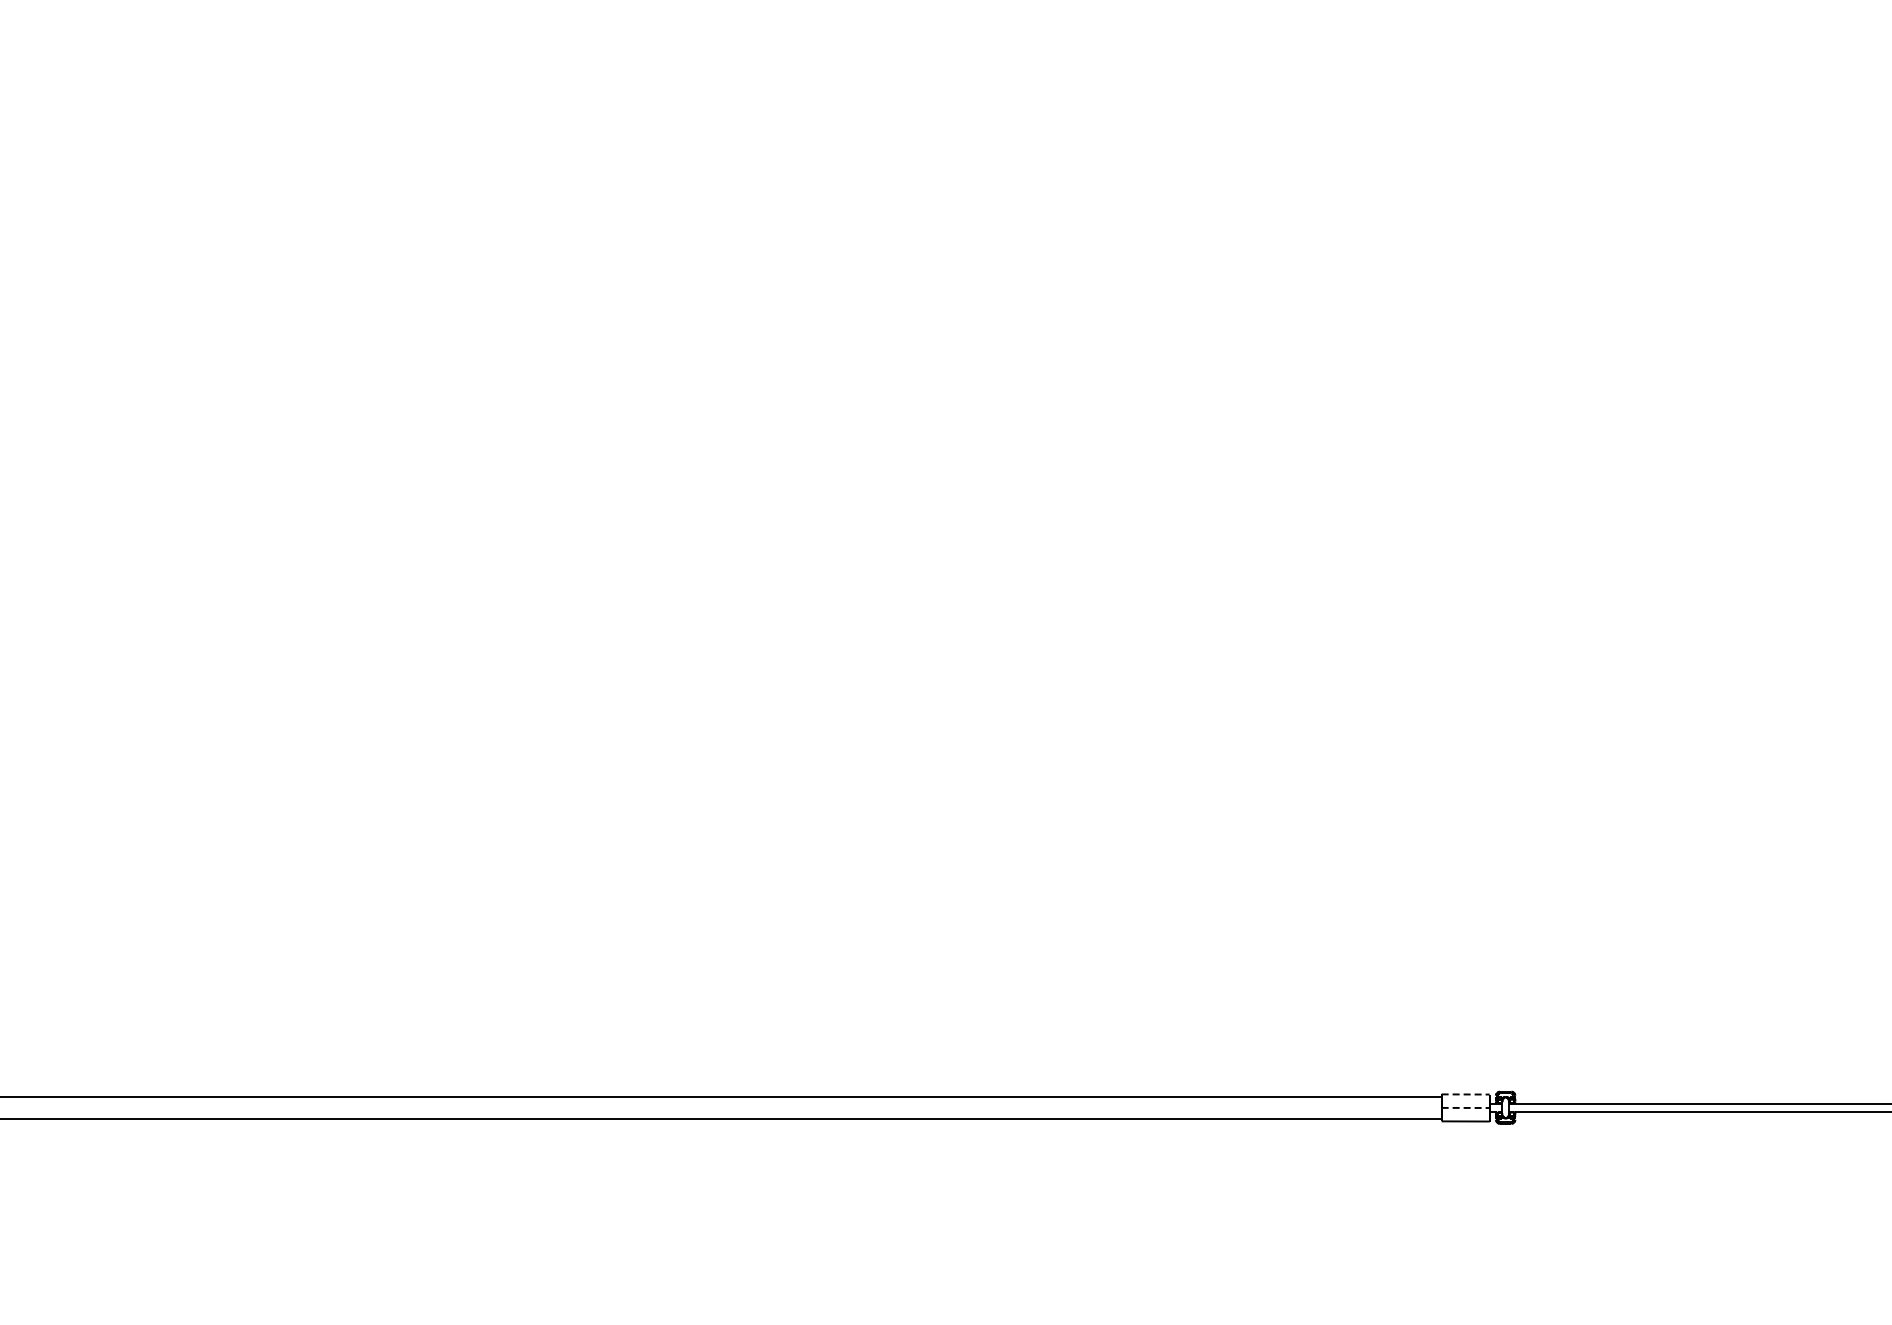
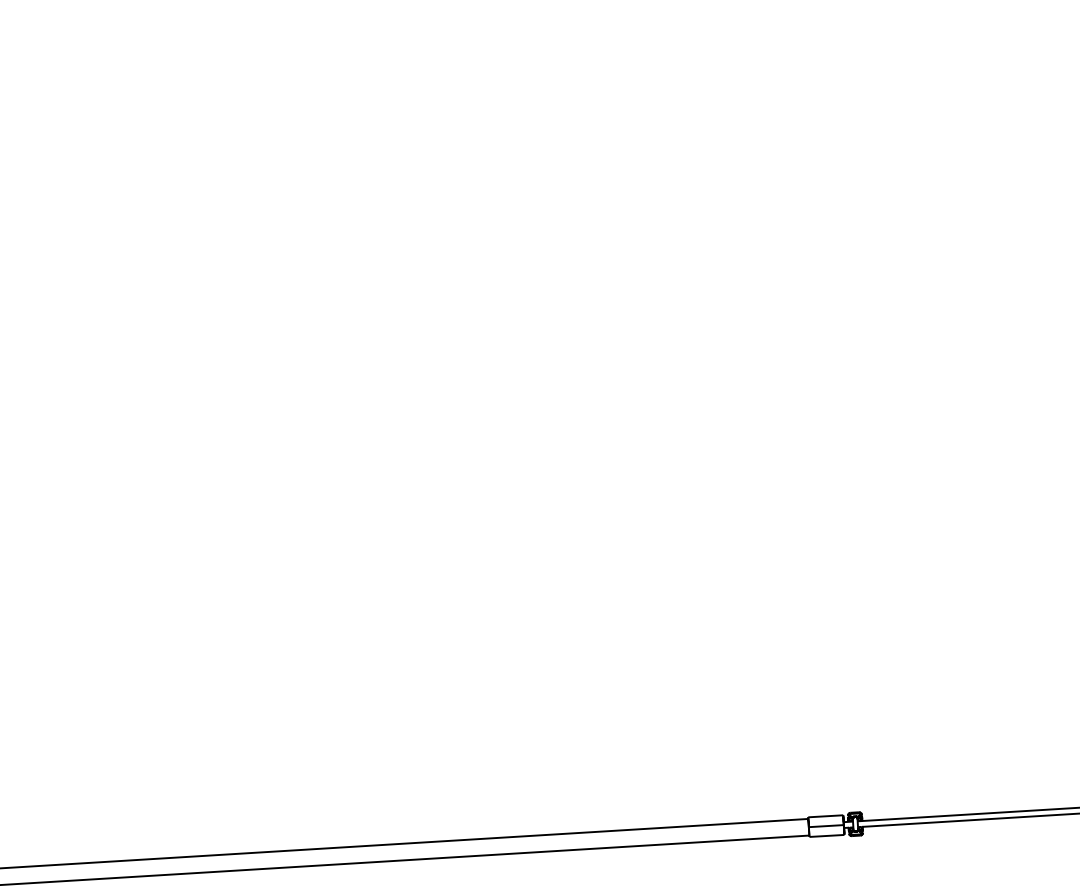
line: (1466, 1094) -> (826, 816), dashed -> solid
line: (1466, 1107) -> (826, 825), dashed -> solid

